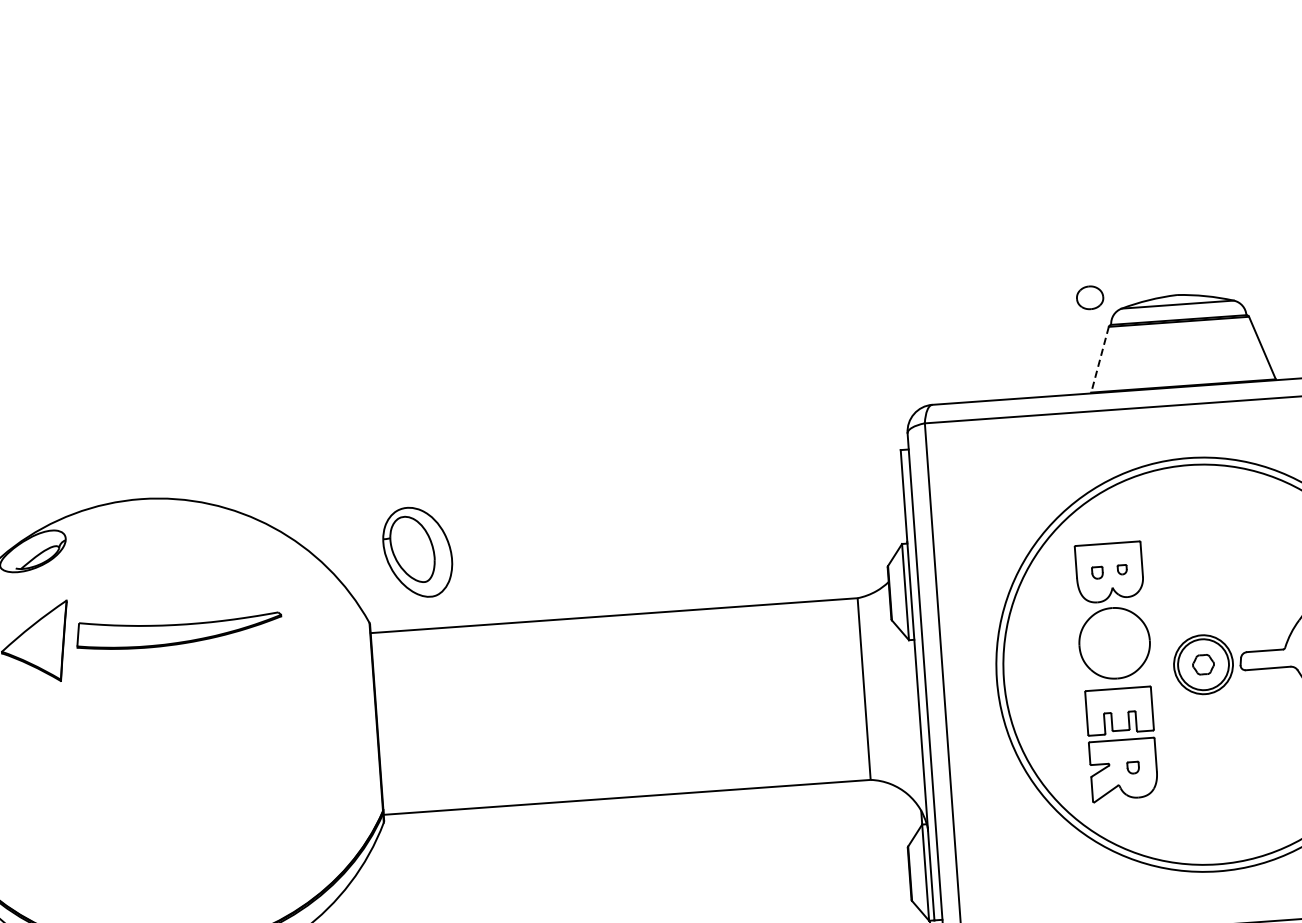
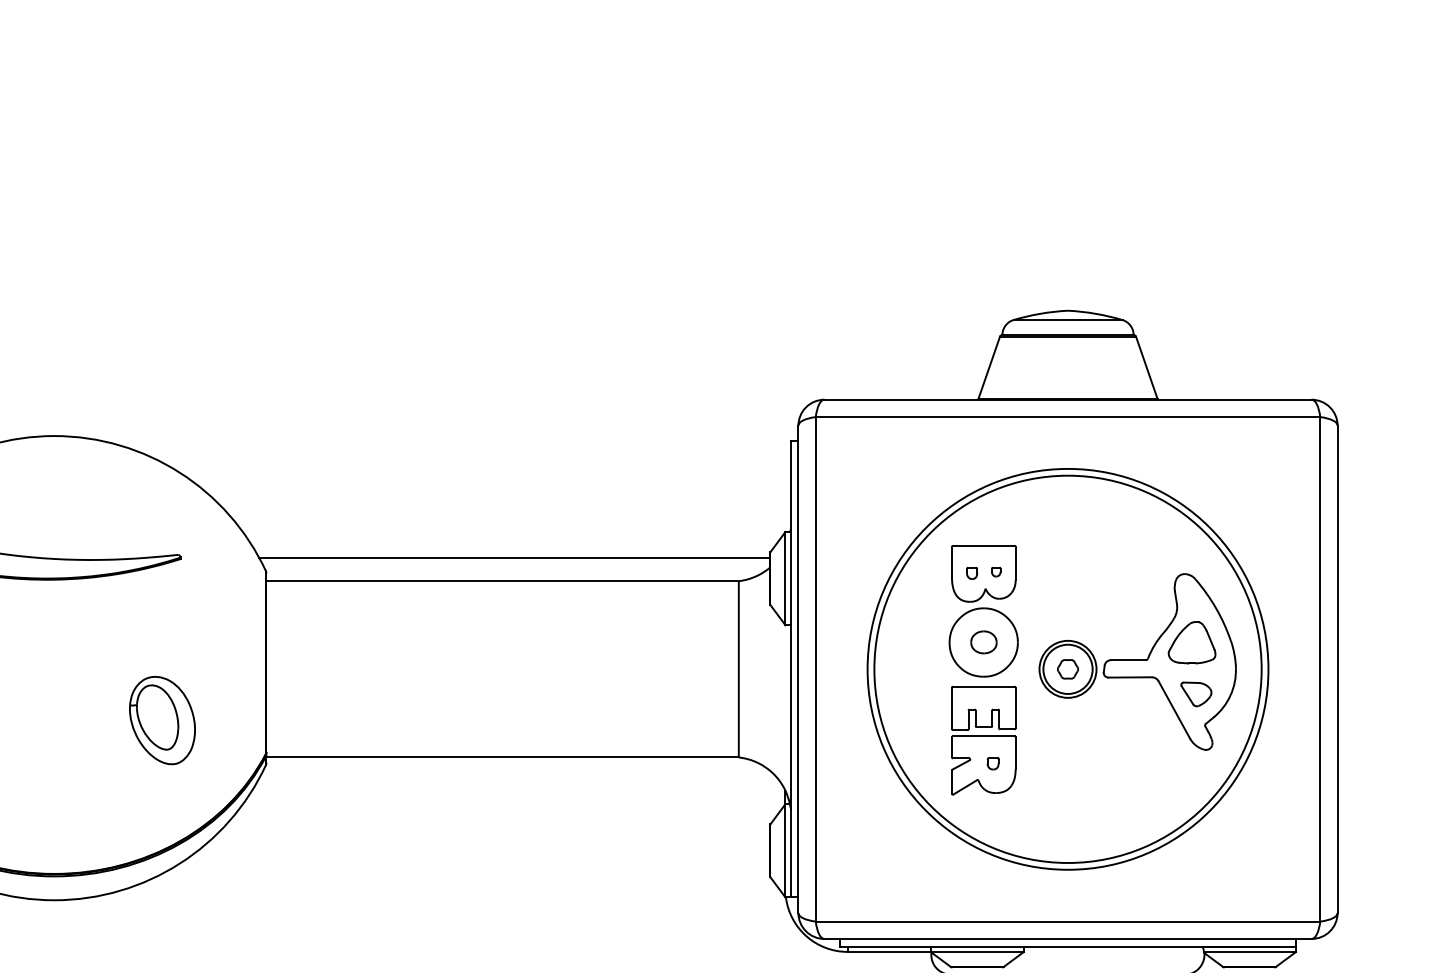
part: (1089, 297) -> (983, 642), moved
line: (1100, 359) -> (989, 367), dashed -> solid
part: (417, 552) -> (162, 720), moved
line: (624, 590) -> (514, 557), added

